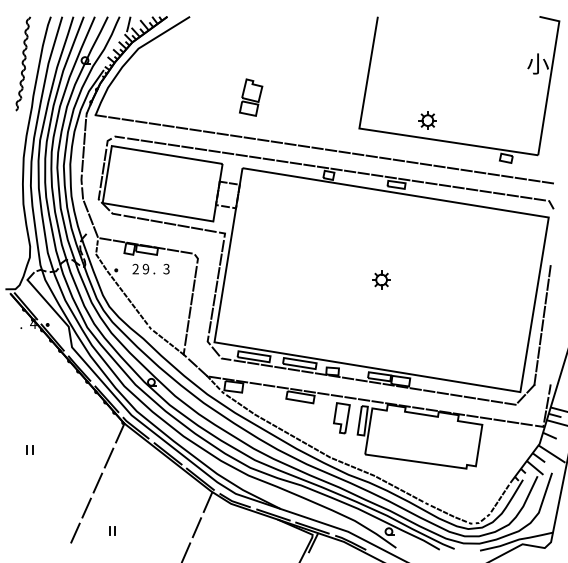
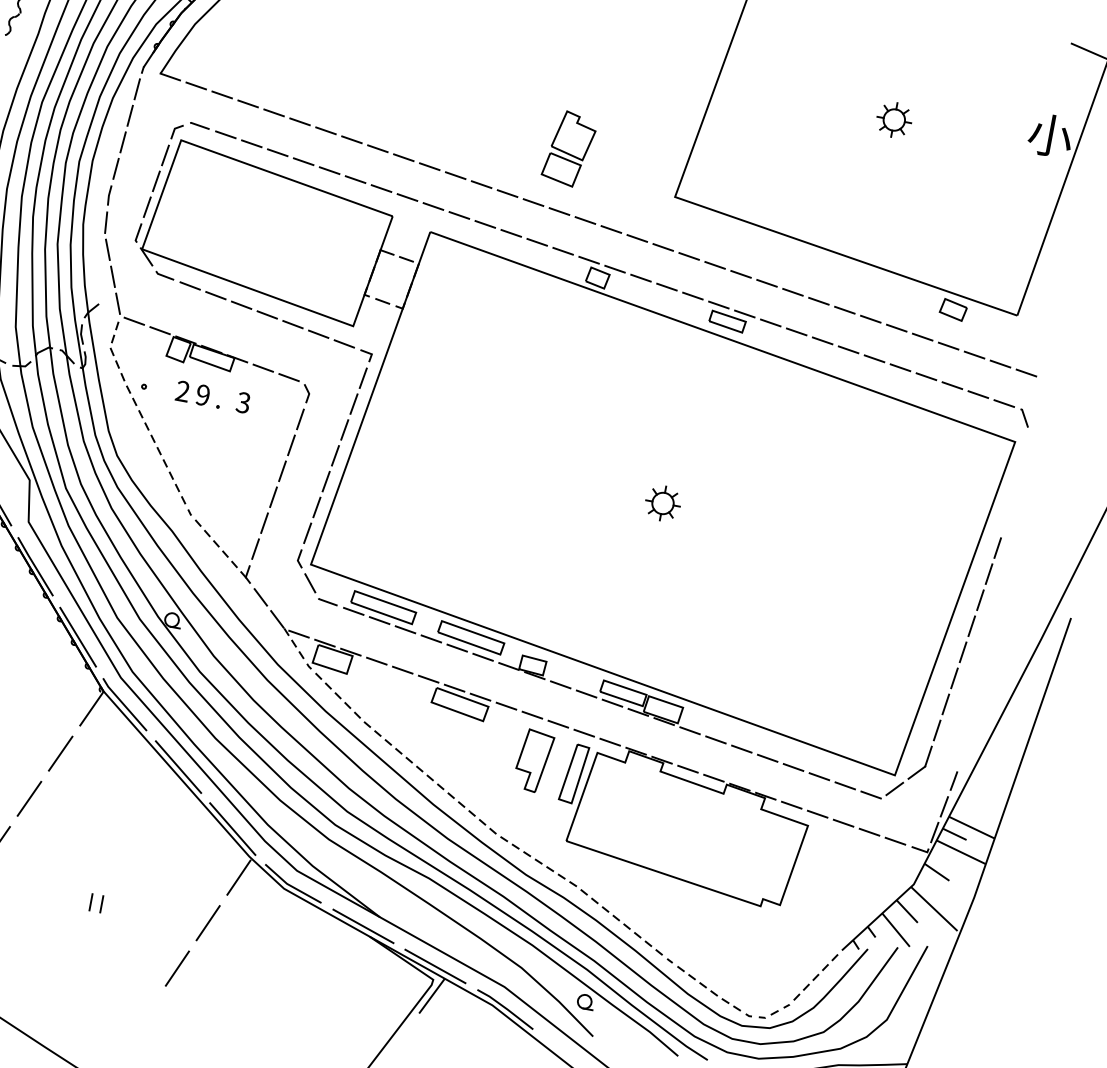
part: (251, 97) -> (570, 148), moved
part: (427, 120) -> (893, 119), moved
part: (112, 530) -> (97, 901), moved

